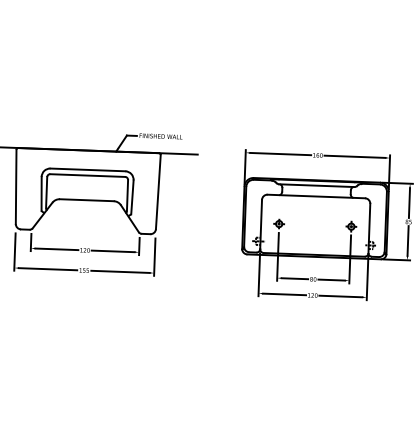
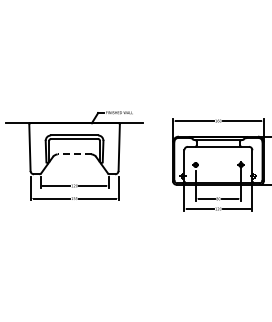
line: (86, 200) -> (74, 154), solid -> dashed

